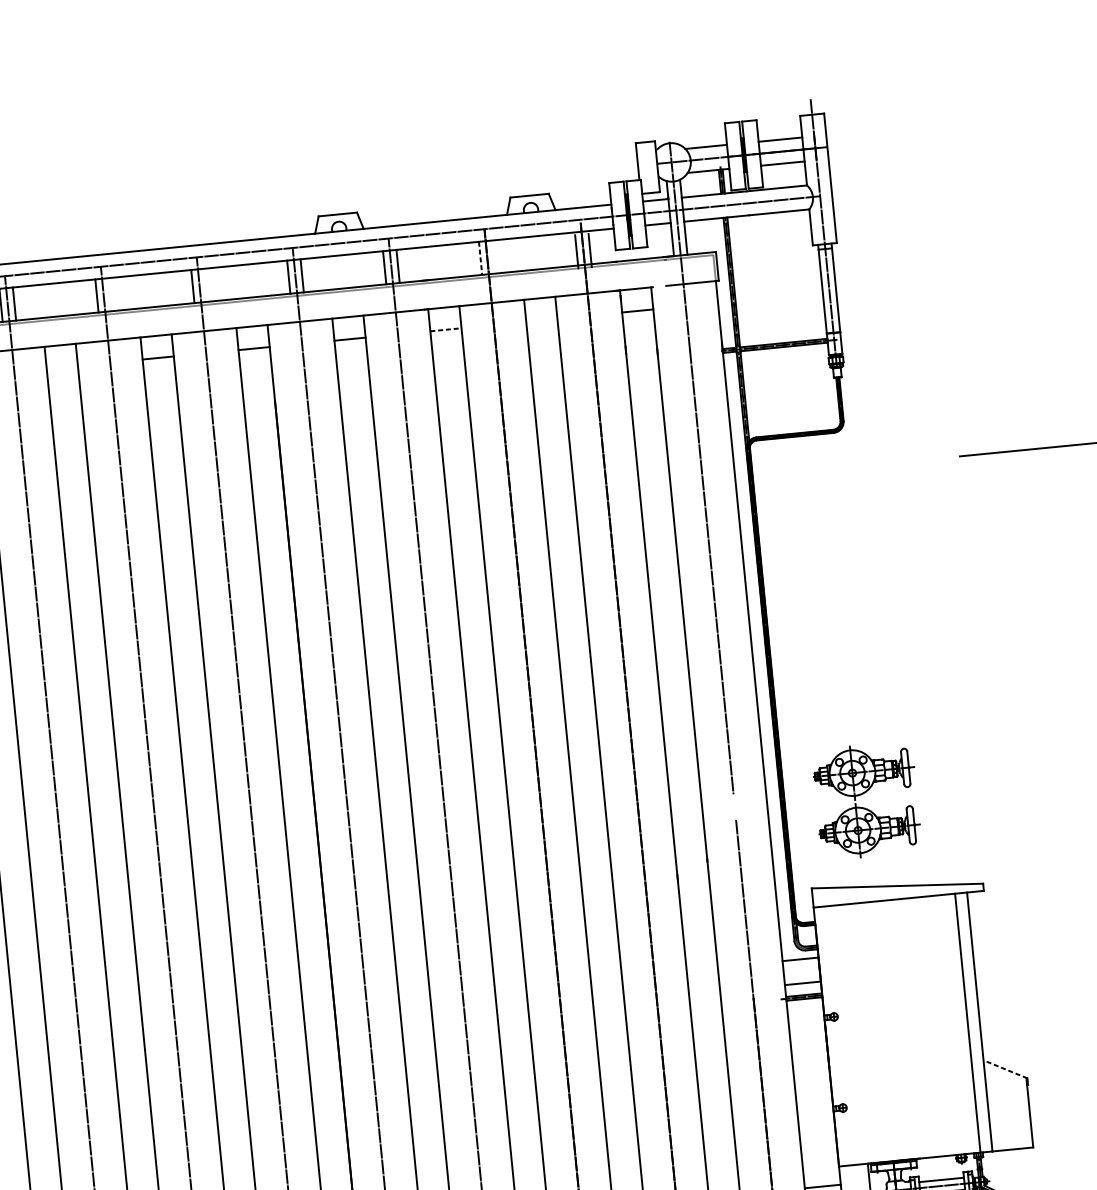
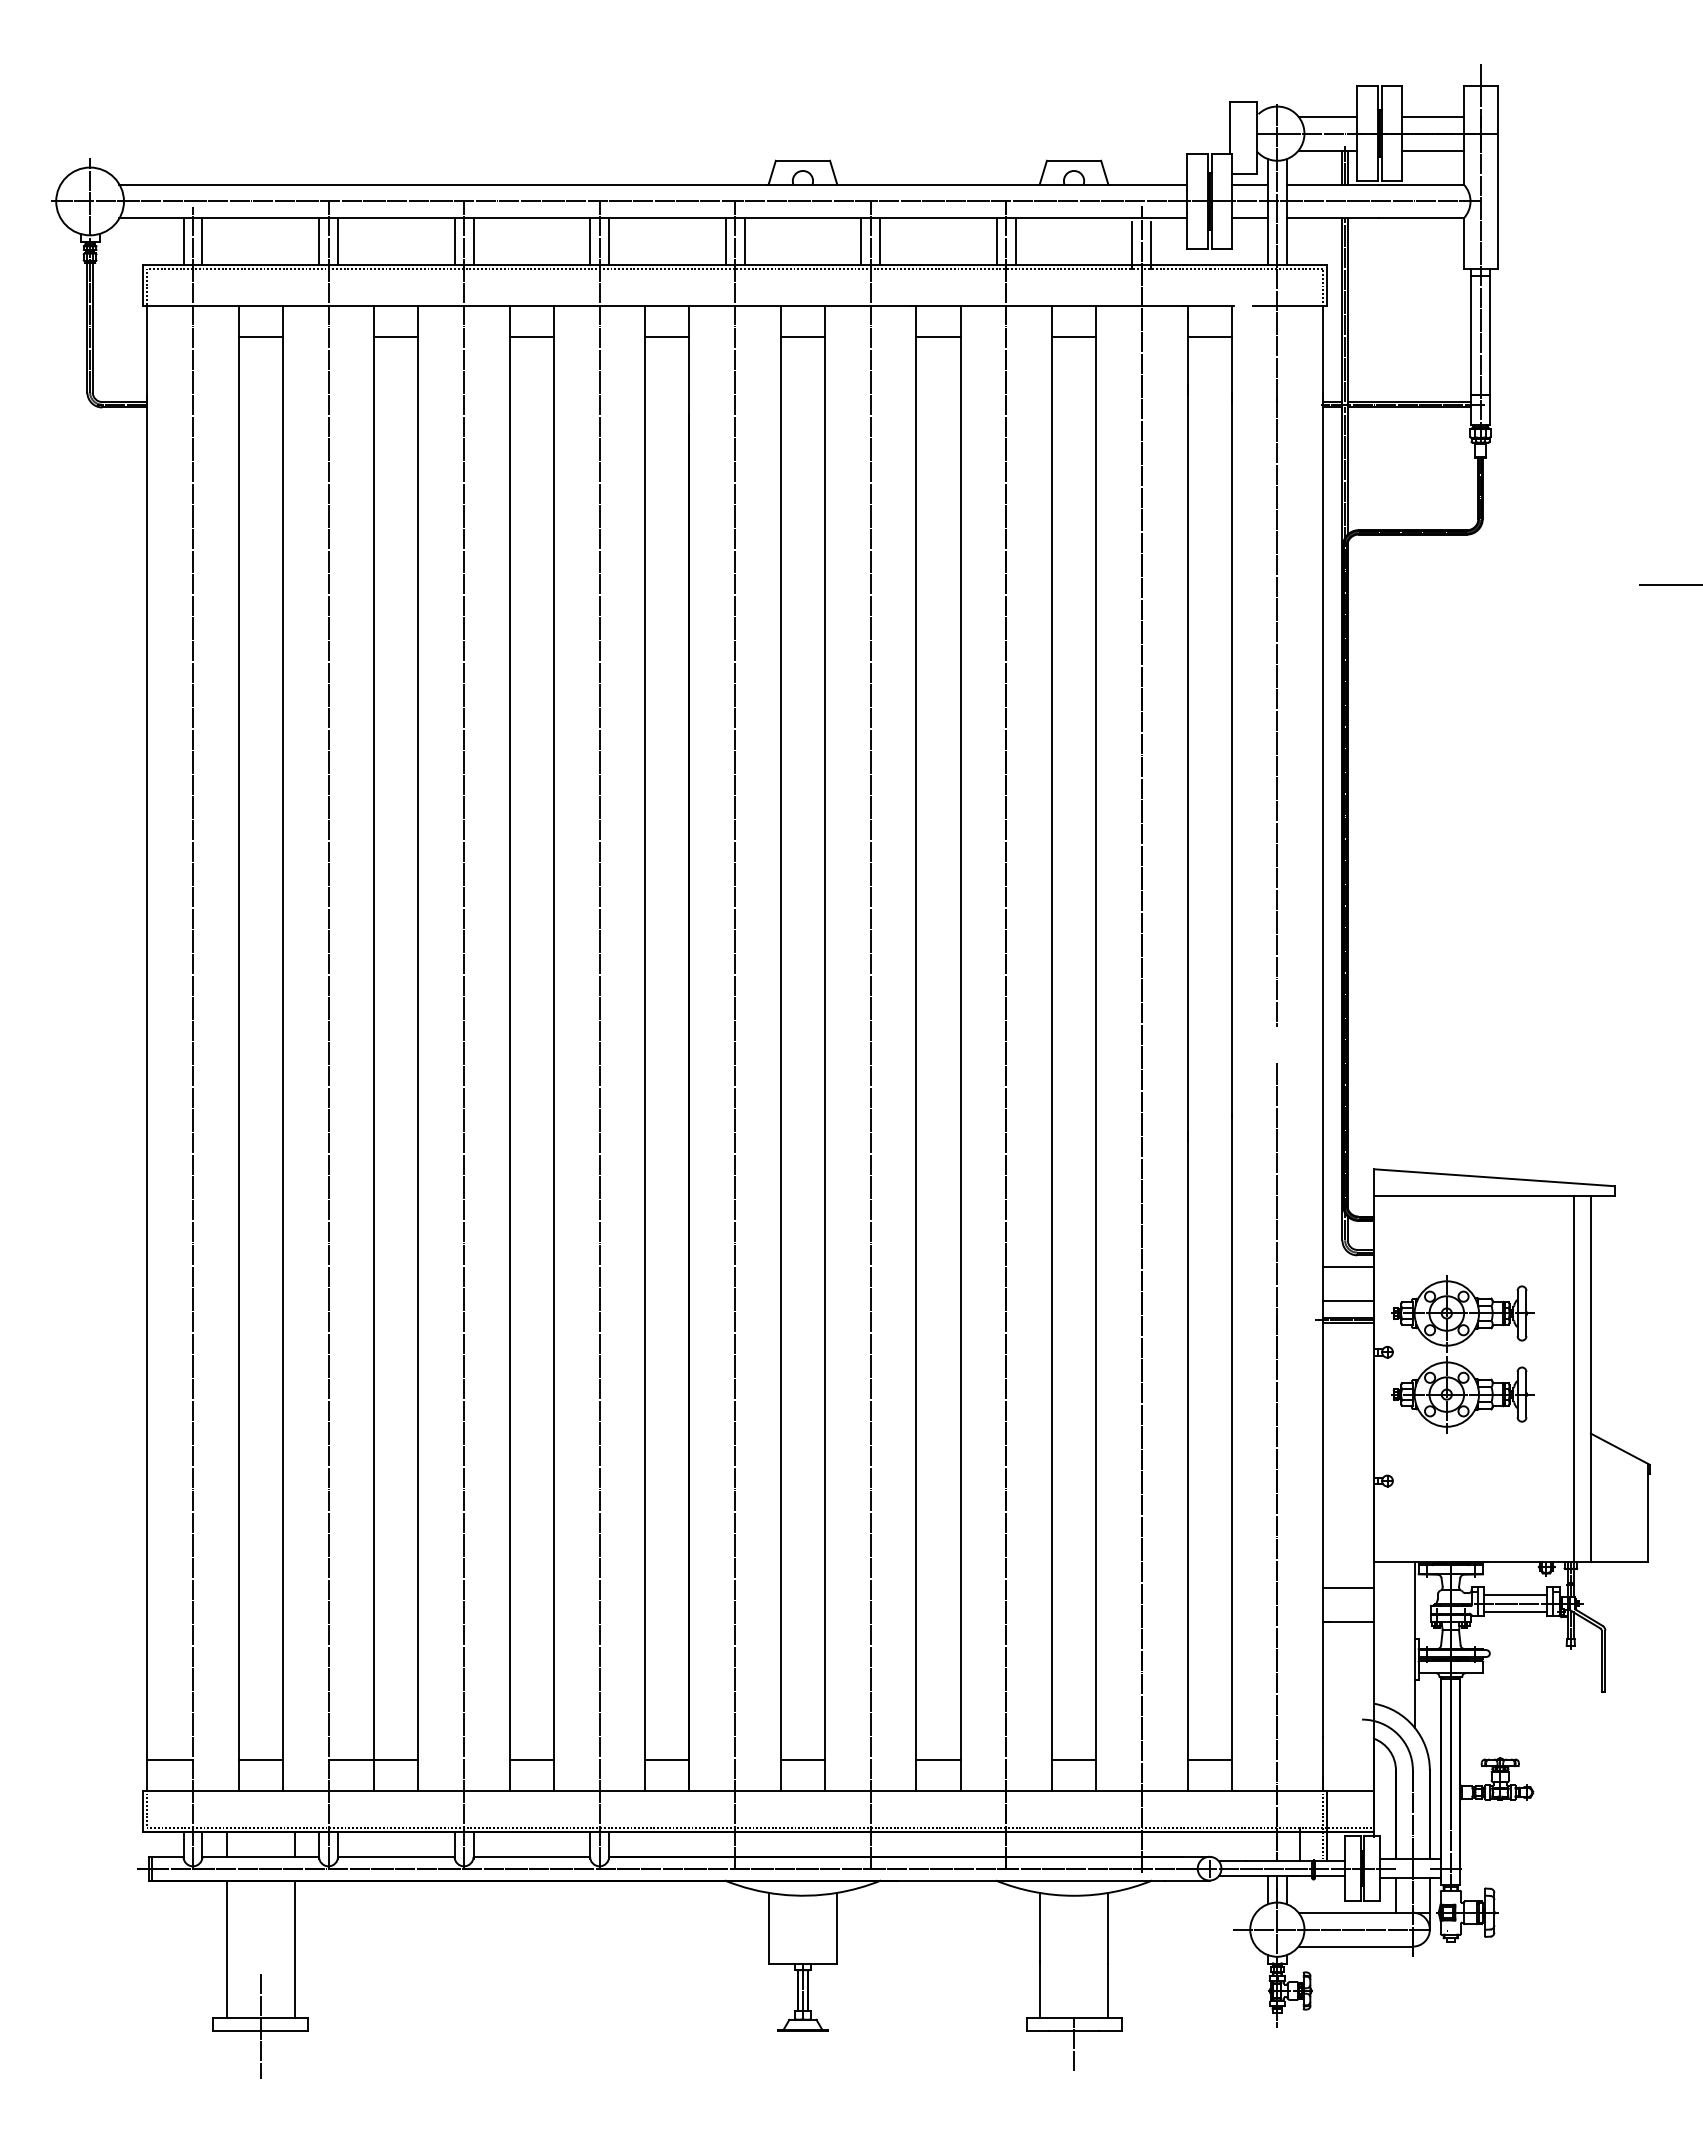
line: (493, 256) -> (1015, 241), added
line: (480, 258) -> (996, 242), dashed -> solid
line: (206, 285) -> (609, 241), added
line: (110, 294) -> (473, 241), added
line: (542, 320) -> (1074, 337), added
line: (445, 330) -> (938, 337), dashed -> solid
line: (62, 367) -> (396, 337), added
part: (864, 807) -> (1458, 1363), moved
line: (1004, 1068) -> (1619, 1448), dashed -> solid

